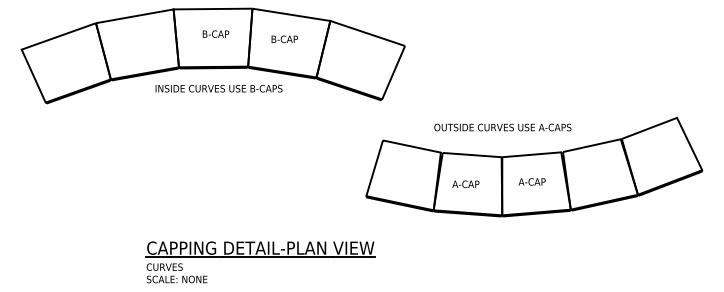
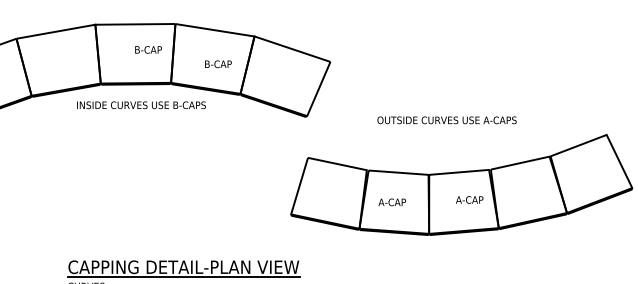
text: (215, 33) -> (148, 49), moved
text: (284, 39) -> (218, 64), moved
text: (502, 127) -> (446, 120), moved
text: (531, 181) -> (469, 199), moved

